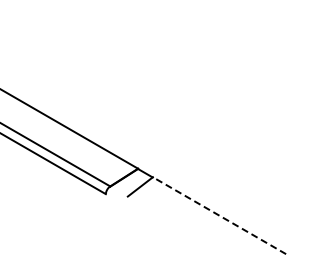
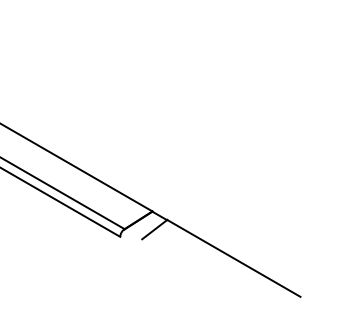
line: (219, 215) -> (233, 258), dashed -> solid

